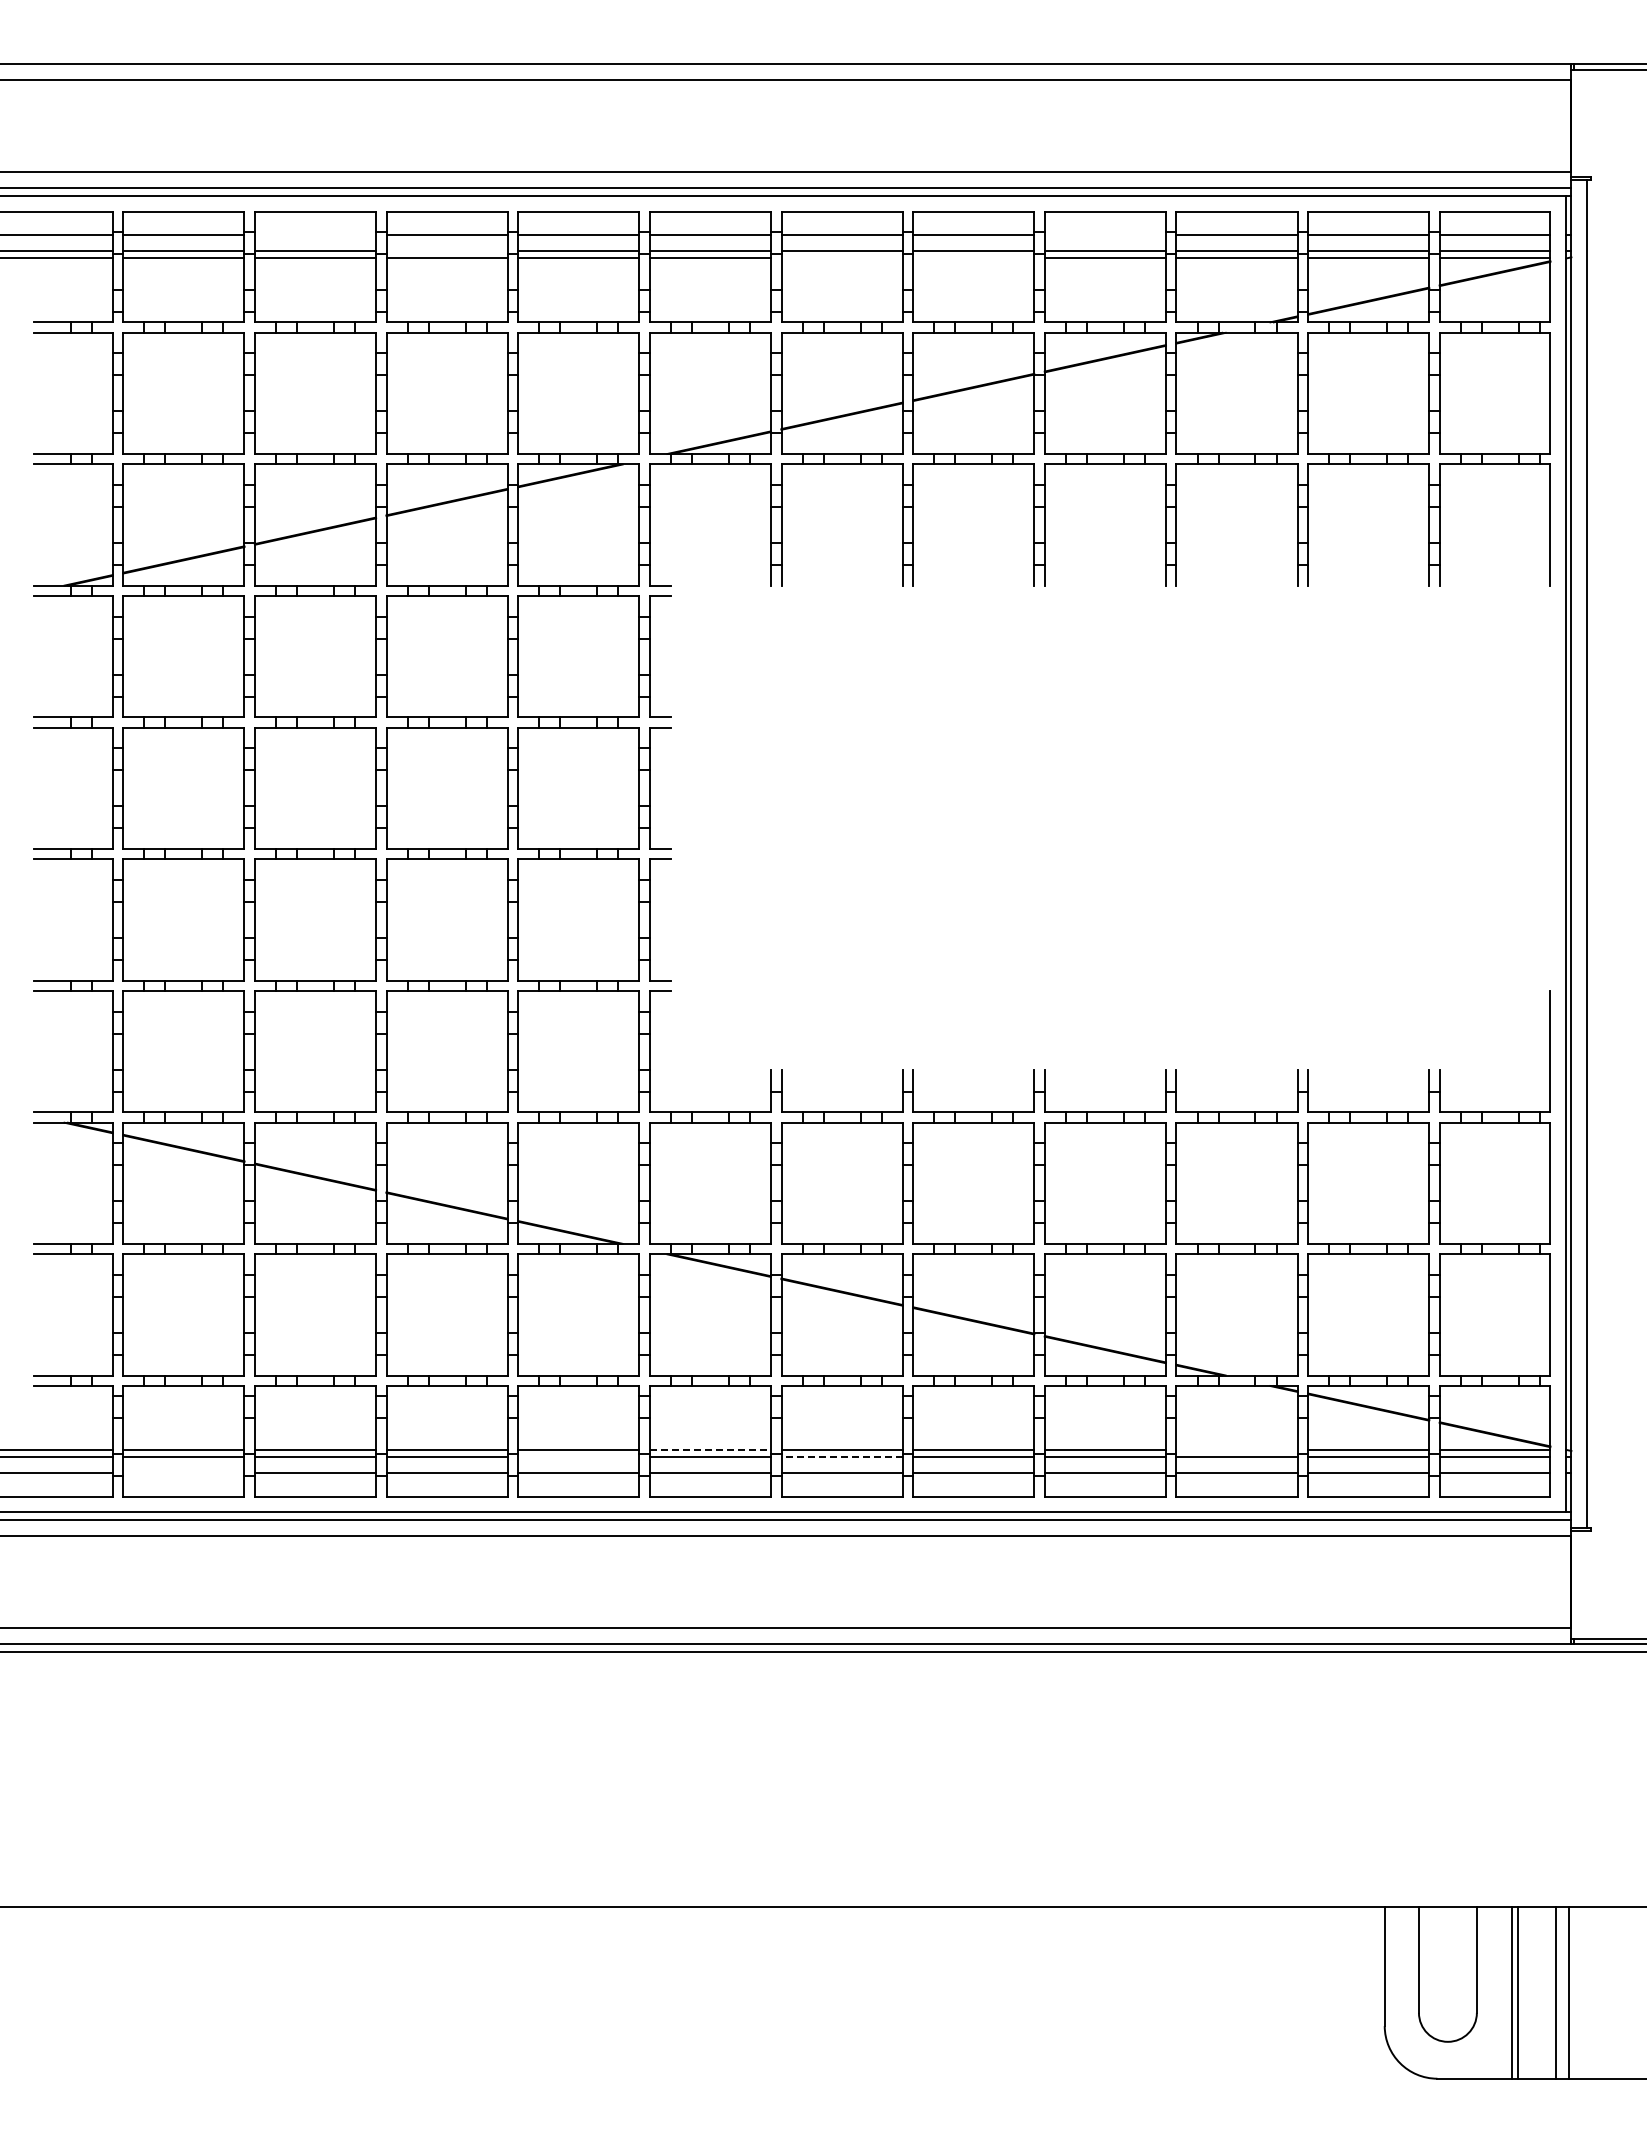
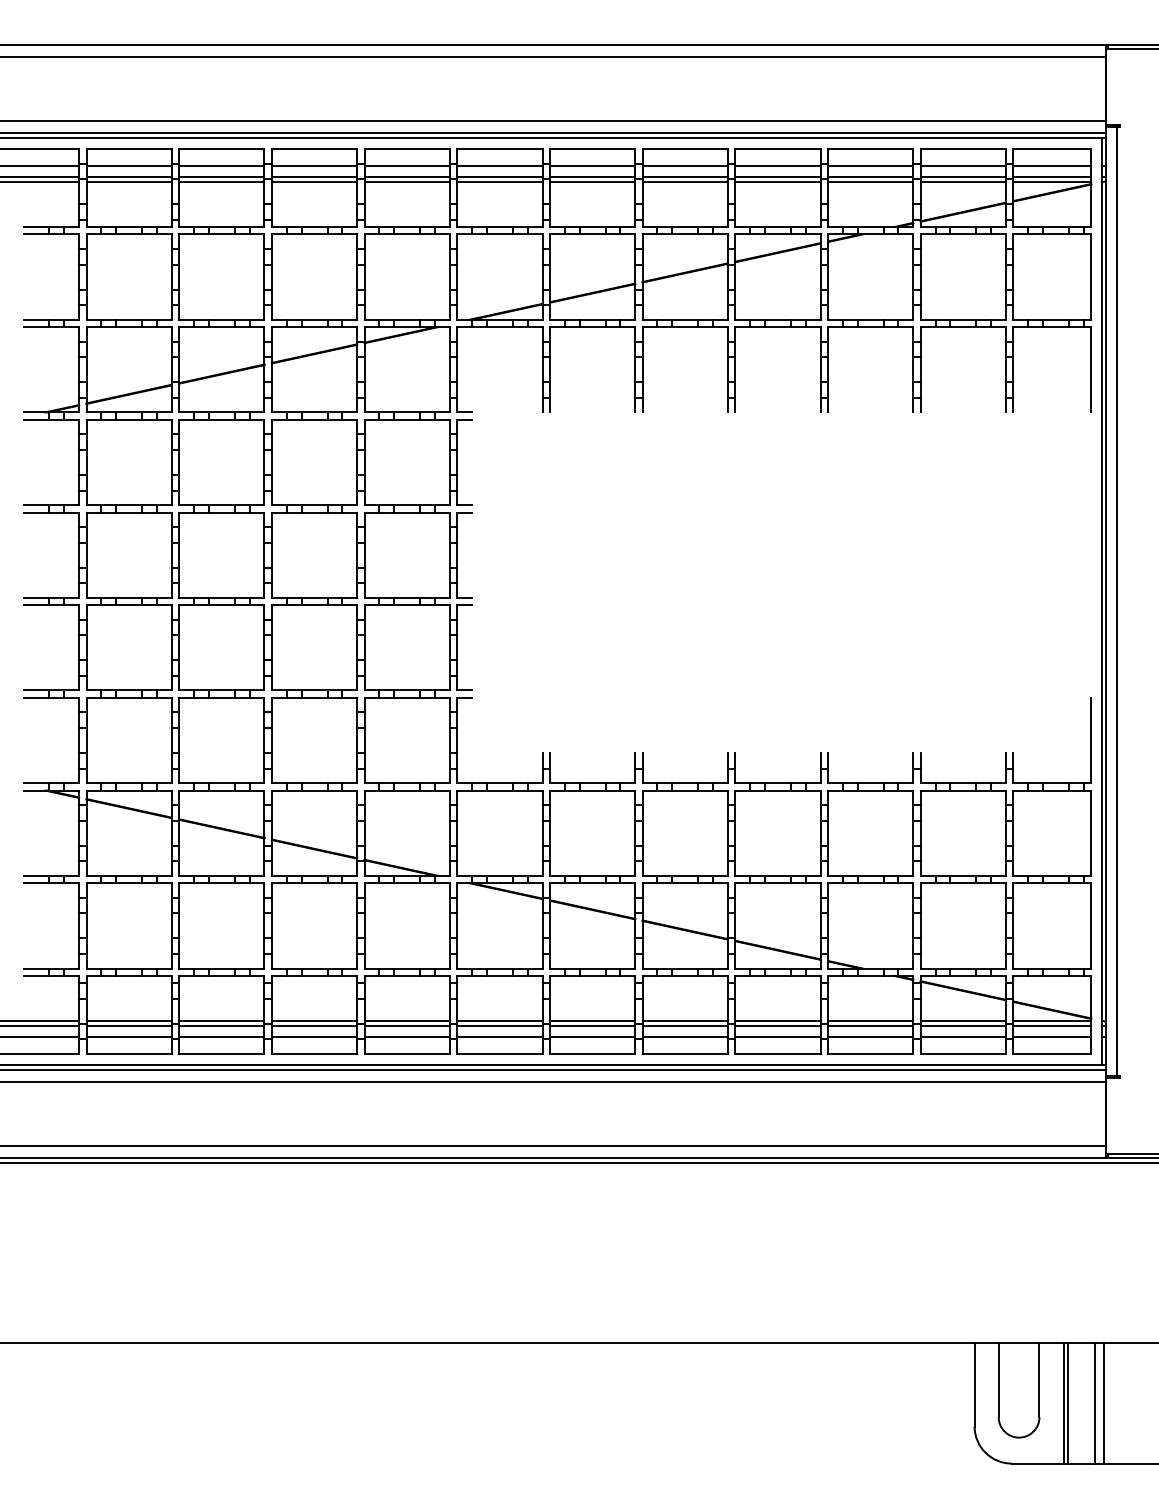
line: (315, 235) -> (221, 165), added
line: (1104, 235) -> (777, 165), added
line: (446, 251) -> (314, 177), added
line: (841, 258) -> (592, 182), added
line: (973, 258) -> (685, 182), added
line: (710, 1449) -> (499, 1020), dashed -> solid
line: (1236, 1449) -> (870, 1020), added
line: (578, 1457) -> (407, 1026), added
line: (842, 1457) -> (592, 1026), dashed -> solid
line: (183, 1472) -> (128, 1036), added

